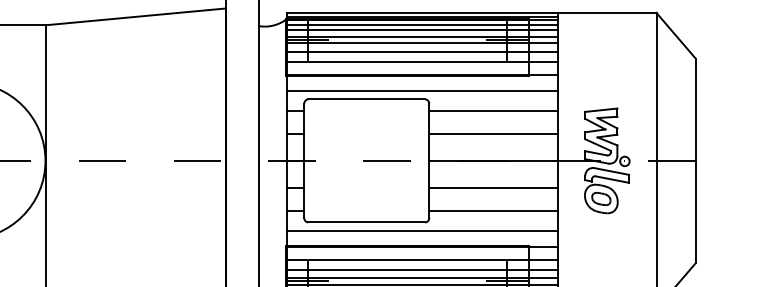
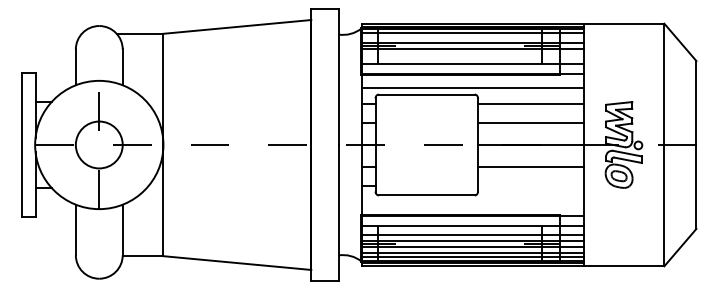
line: (422, 29) -> (472, 37), removed
line: (422, 51) -> (472, 55), removed
line: (493, 210) -> (530, 185), removed
line: (422, 231) -> (472, 202), removed

